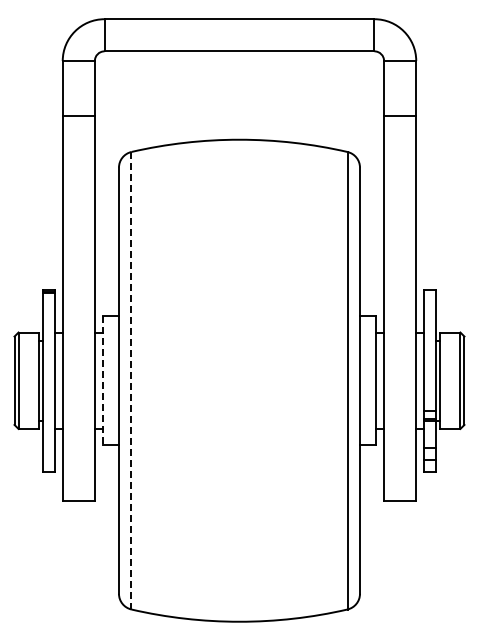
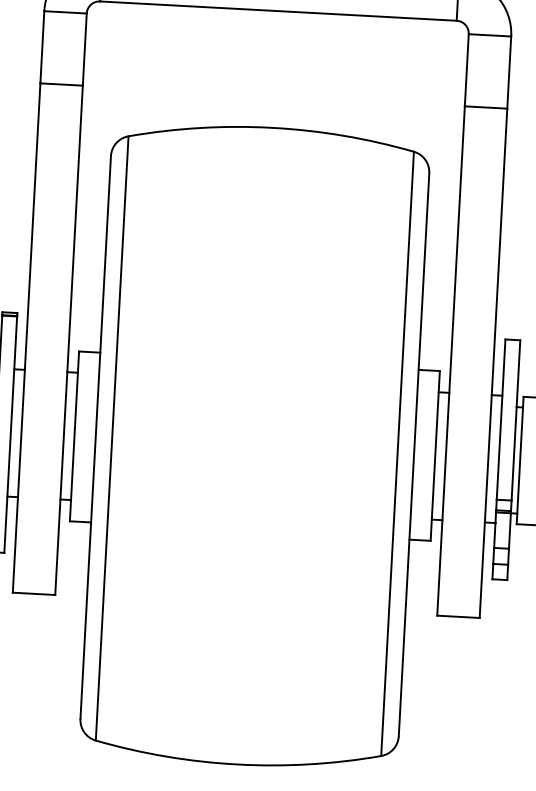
line: (131, 380) -> (112, 438), dashed -> solid
line: (102, 381) -> (73, 437), dashed -> solid

